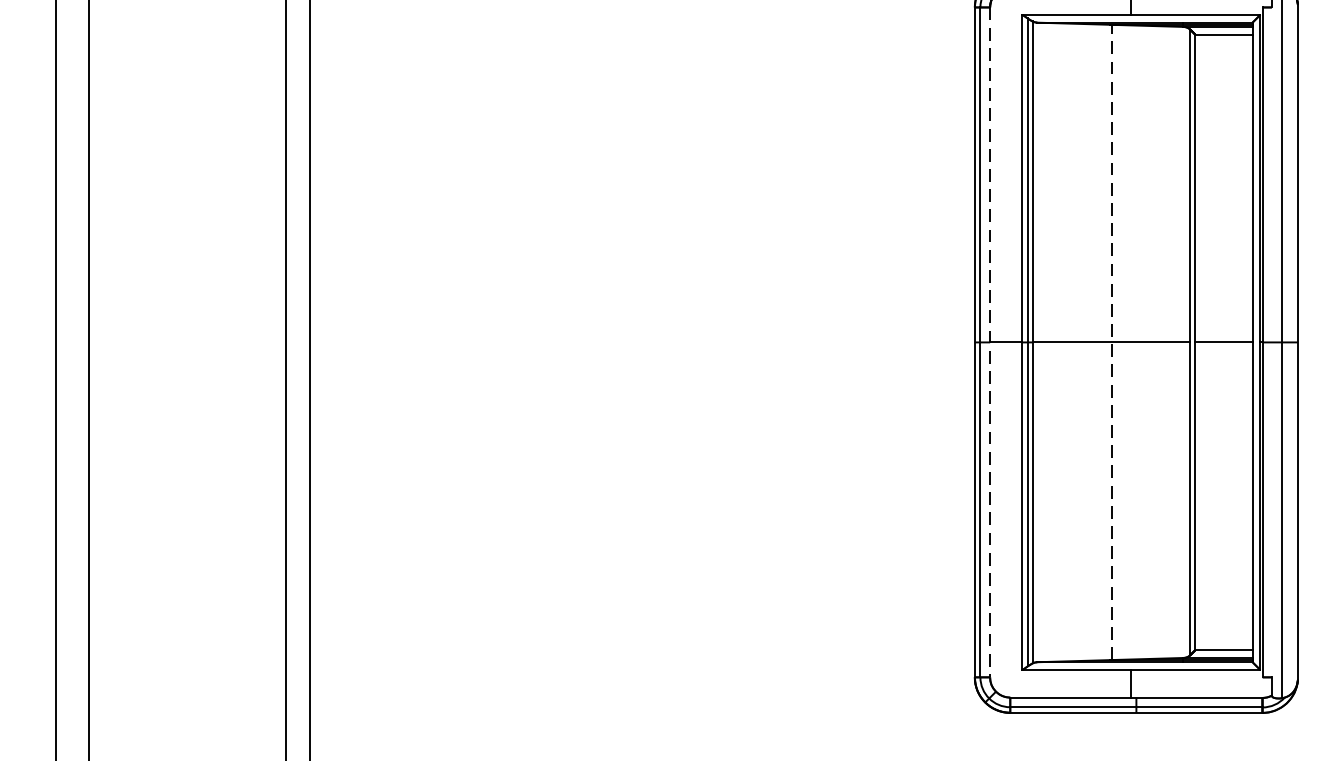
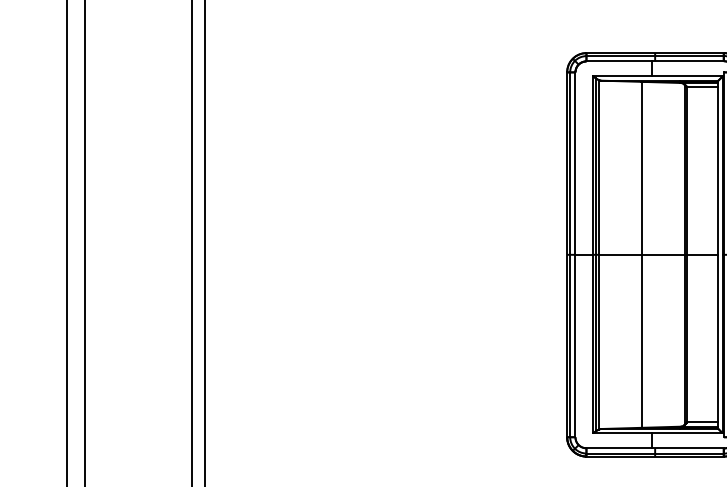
line: (1111, 341) -> (641, 254), dashed -> solid
line: (990, 343) -> (575, 255), dashed -> solid

